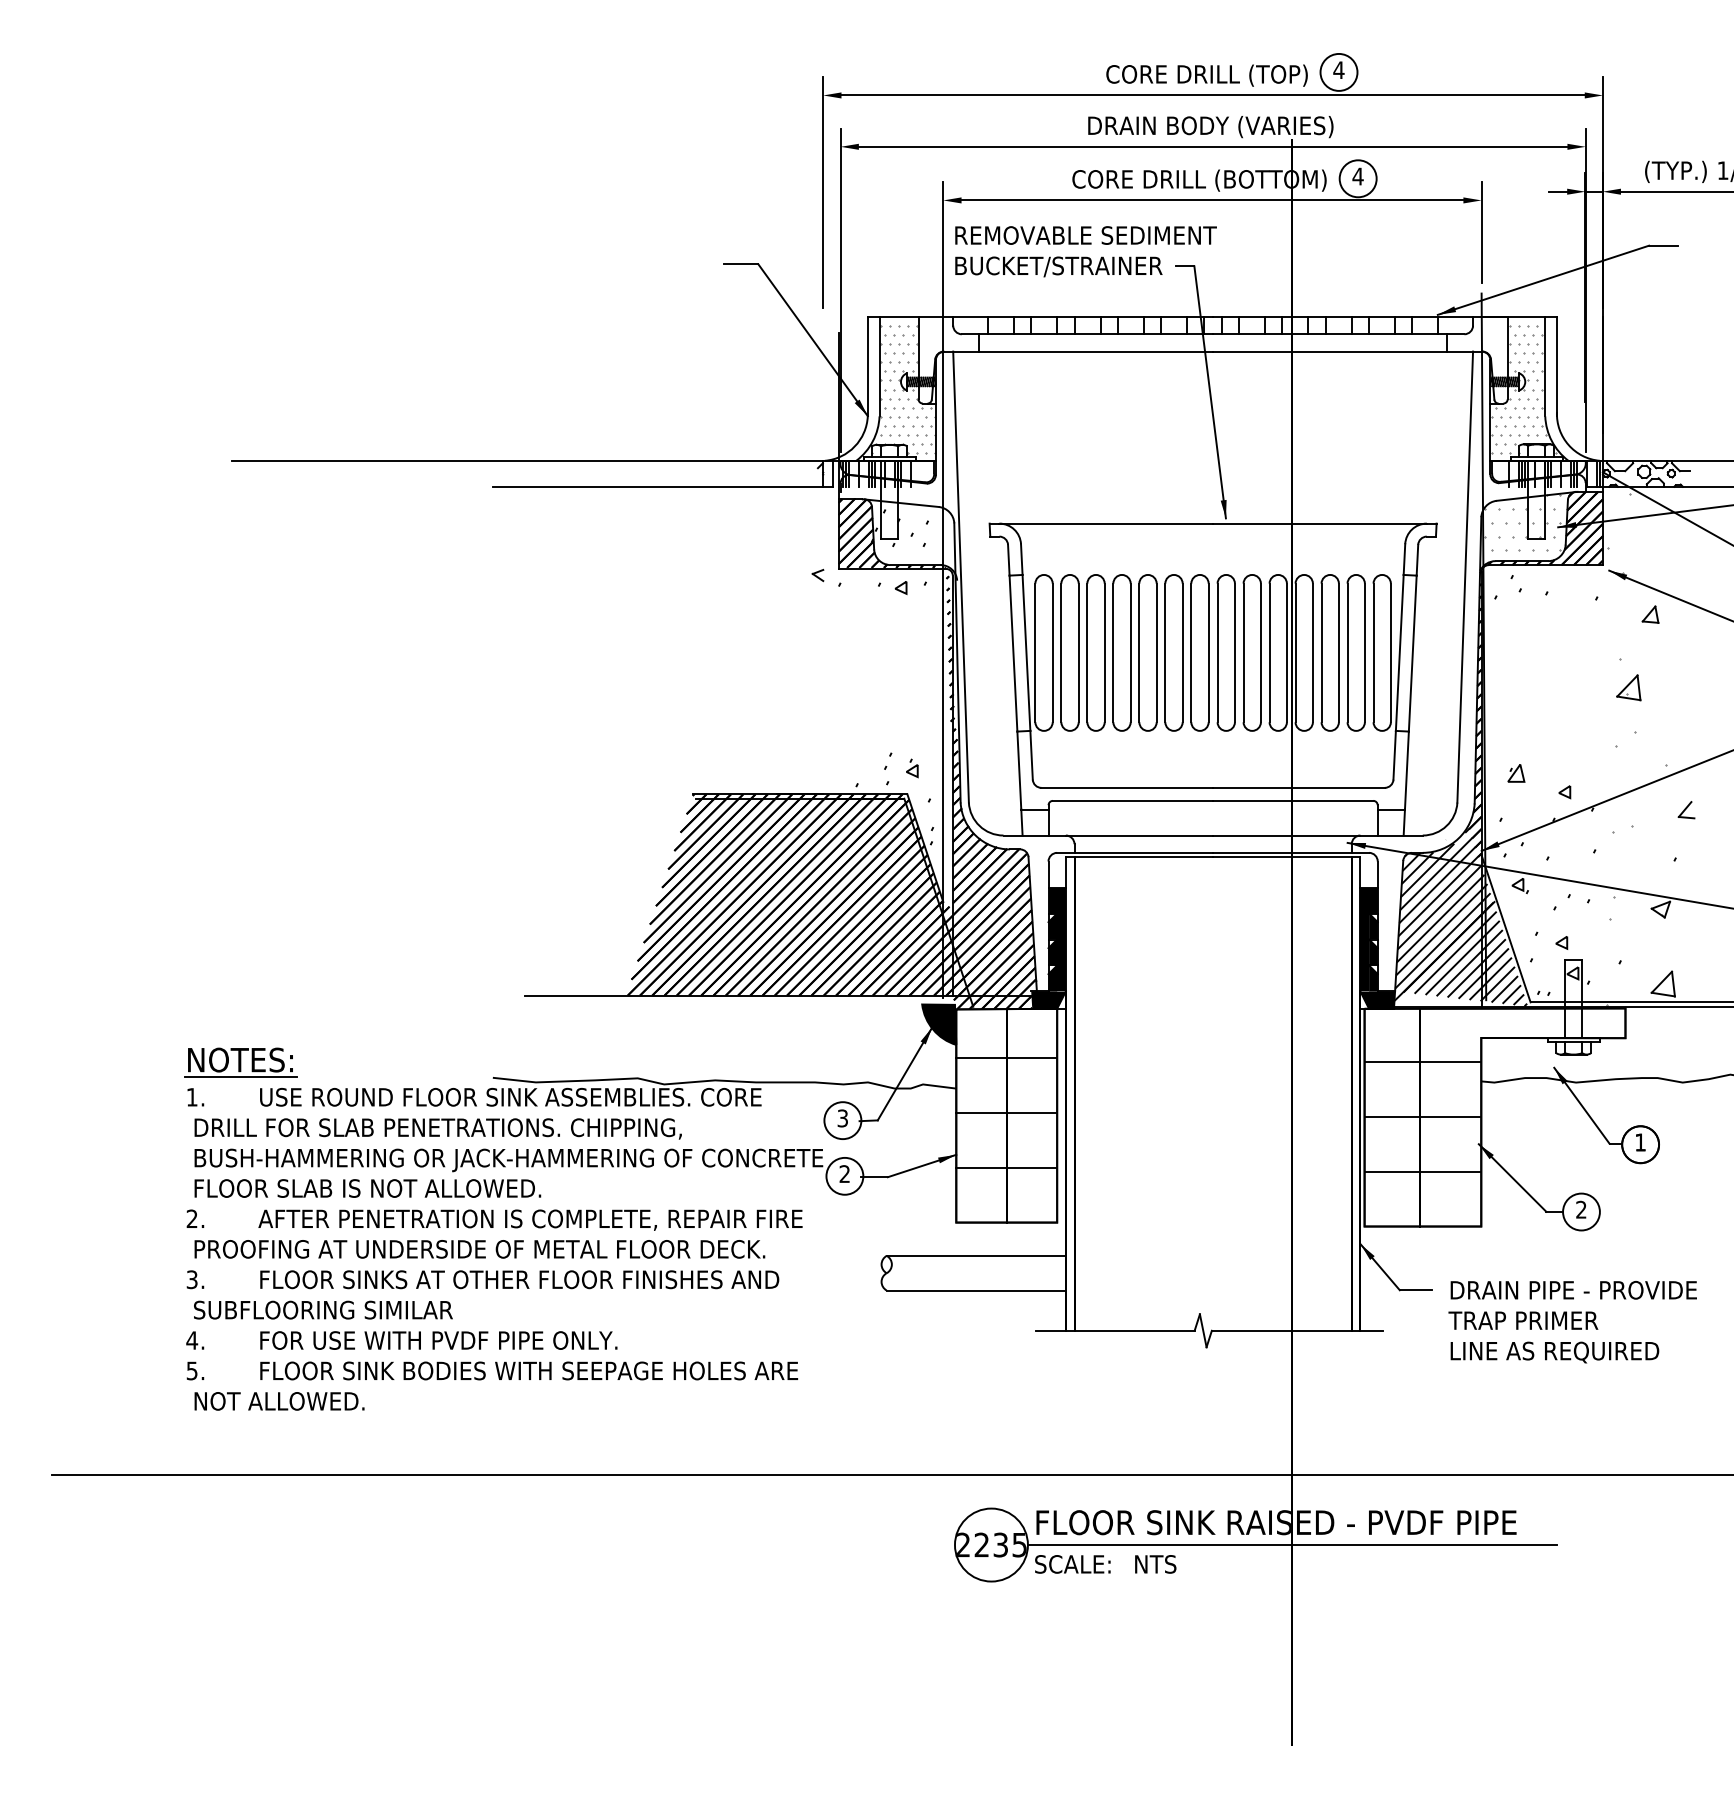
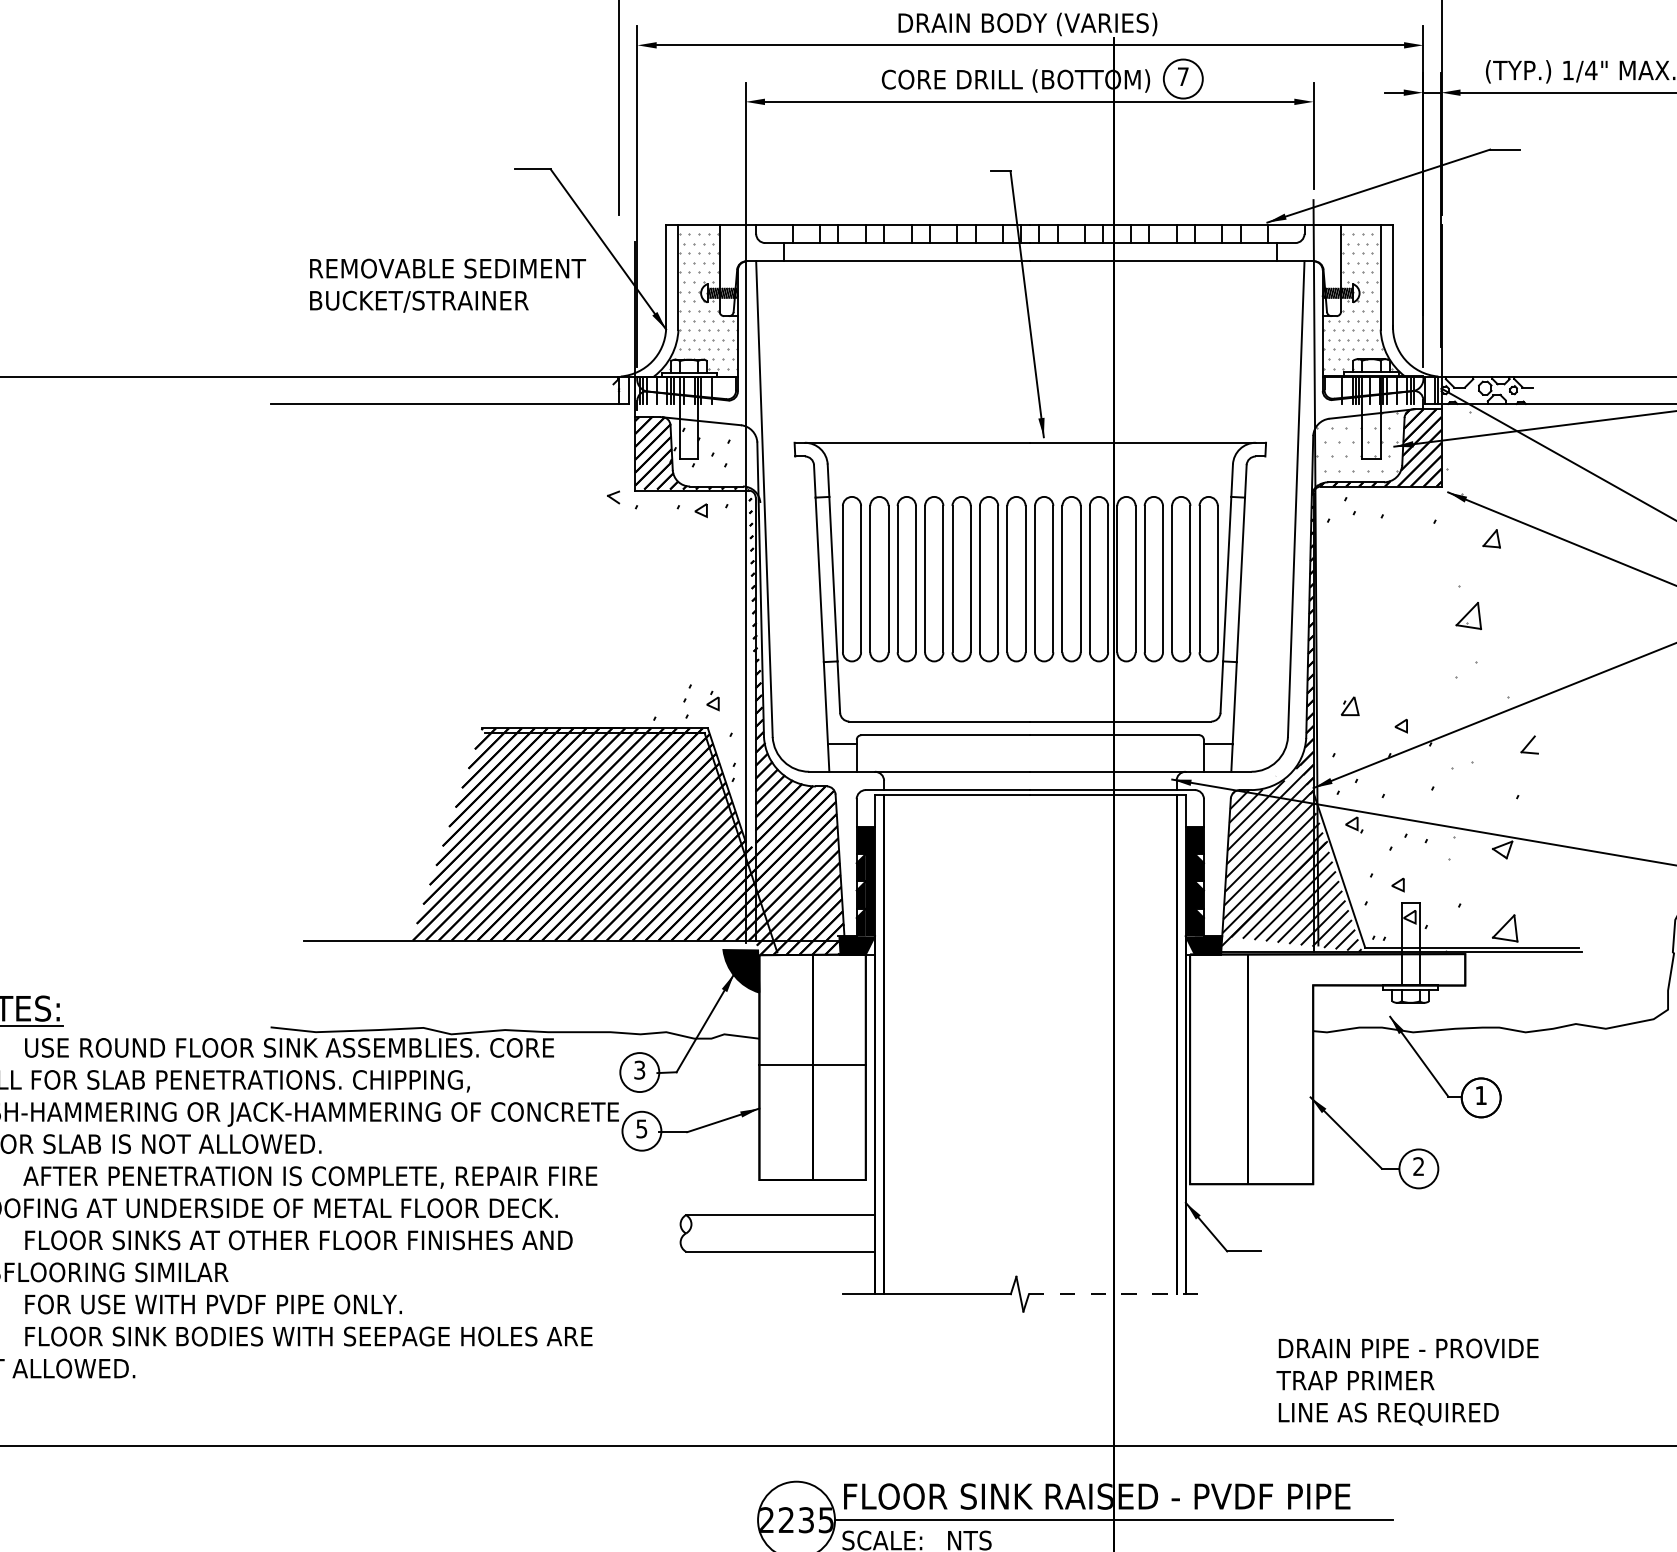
text: (1357, 176) -> (1182, 76), 4 -> 7
text: (1085, 251) -> (447, 285), moved
line: (1006, 1058) -> (812, 1006), removed
line: (1422, 1062) -> (1251, 1011), removed
line: (1422, 1117) -> (1251, 1069), removed
line: (1006, 1167) -> (812, 1121), removed
line: (1422, 1171) -> (1251, 1126), removed
text: (844, 1174) -> (641, 1129), 2 -> 5
text: (1572, 1322) -> (1407, 1382), moved
line: (1297, 1330) -> (1119, 1293), solid -> dashed

